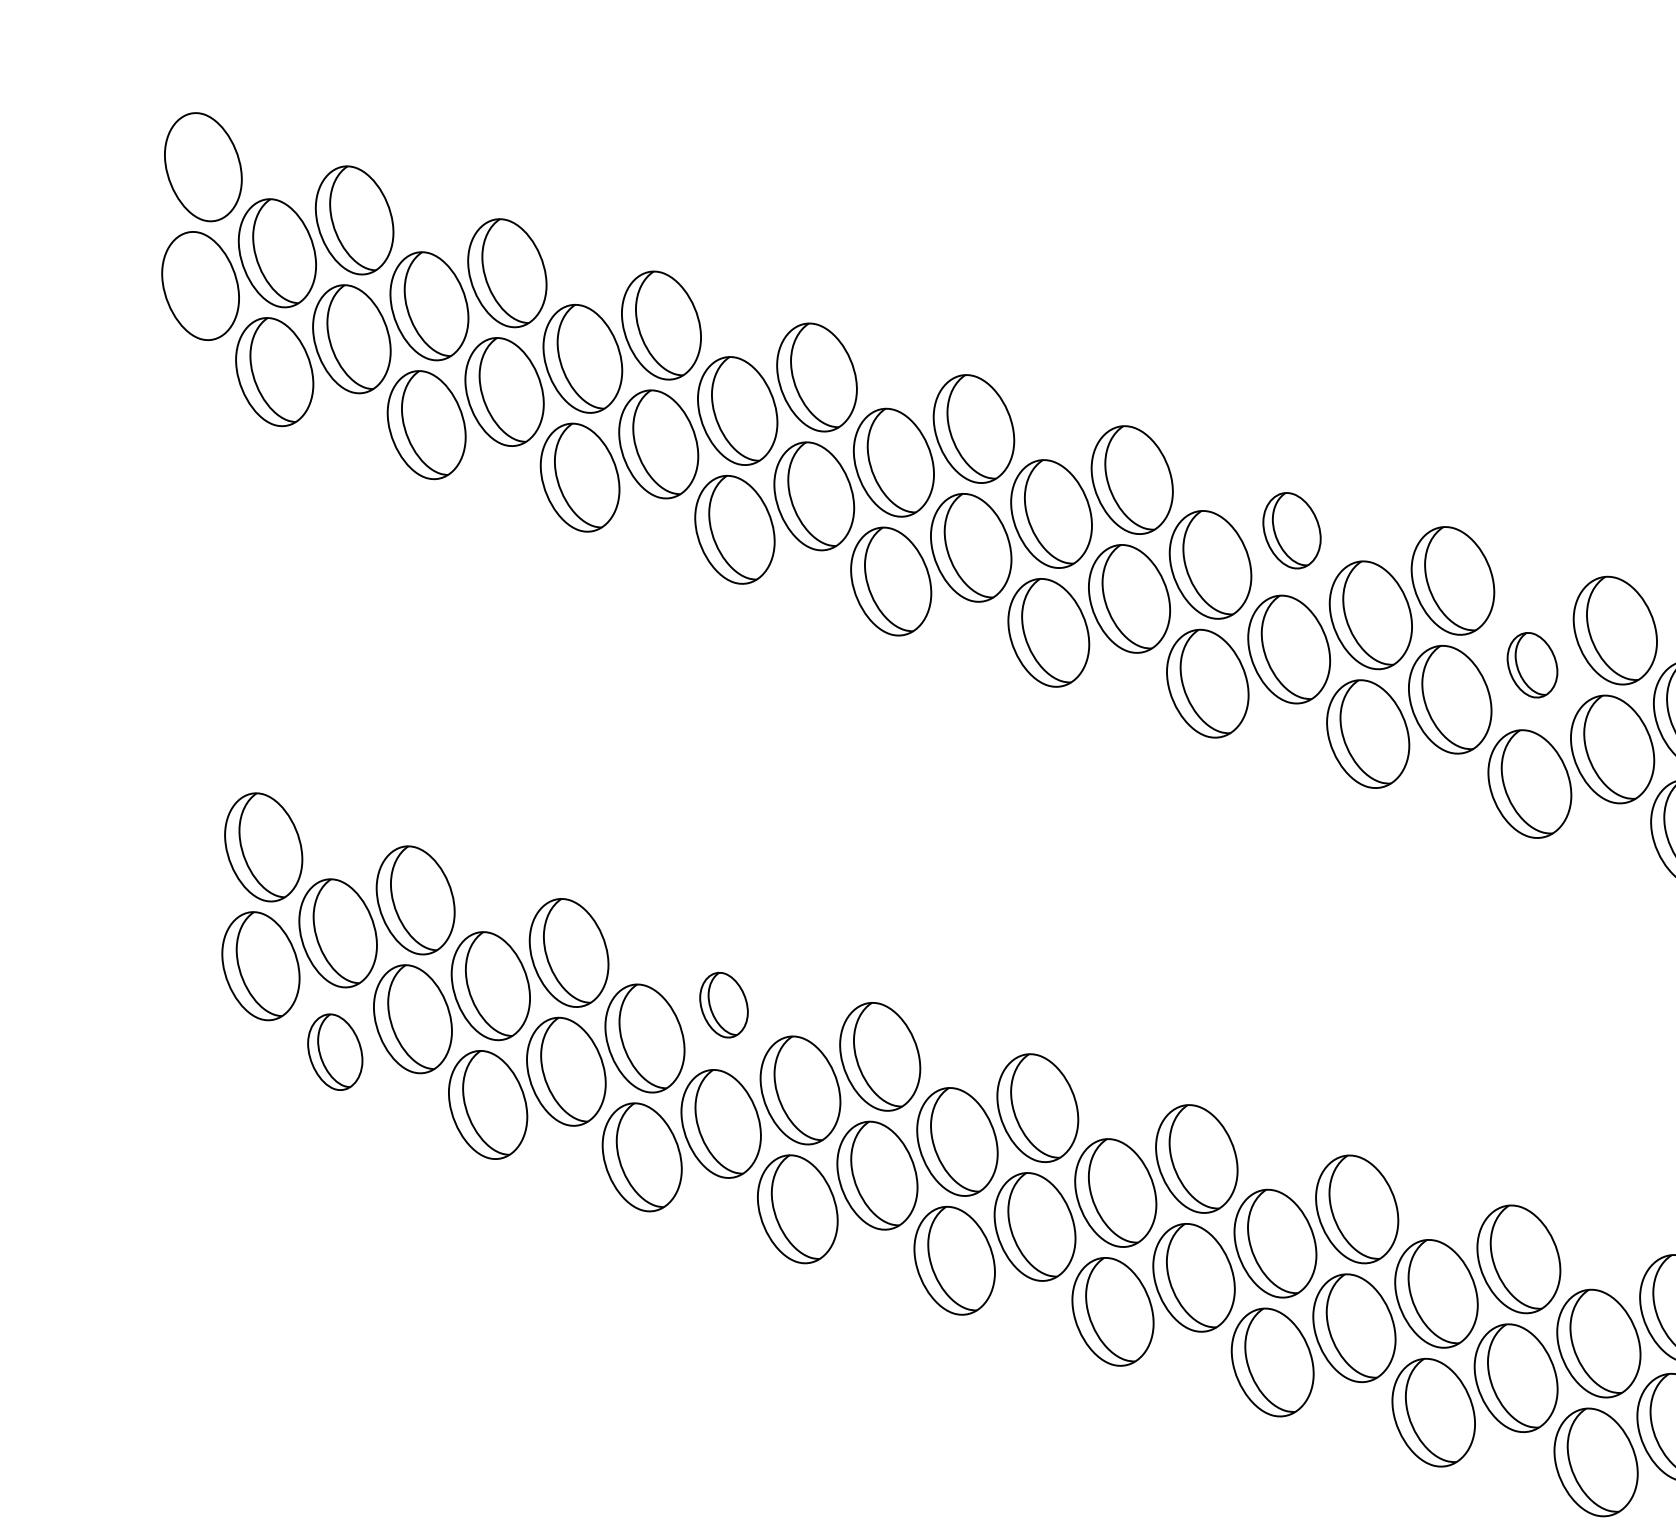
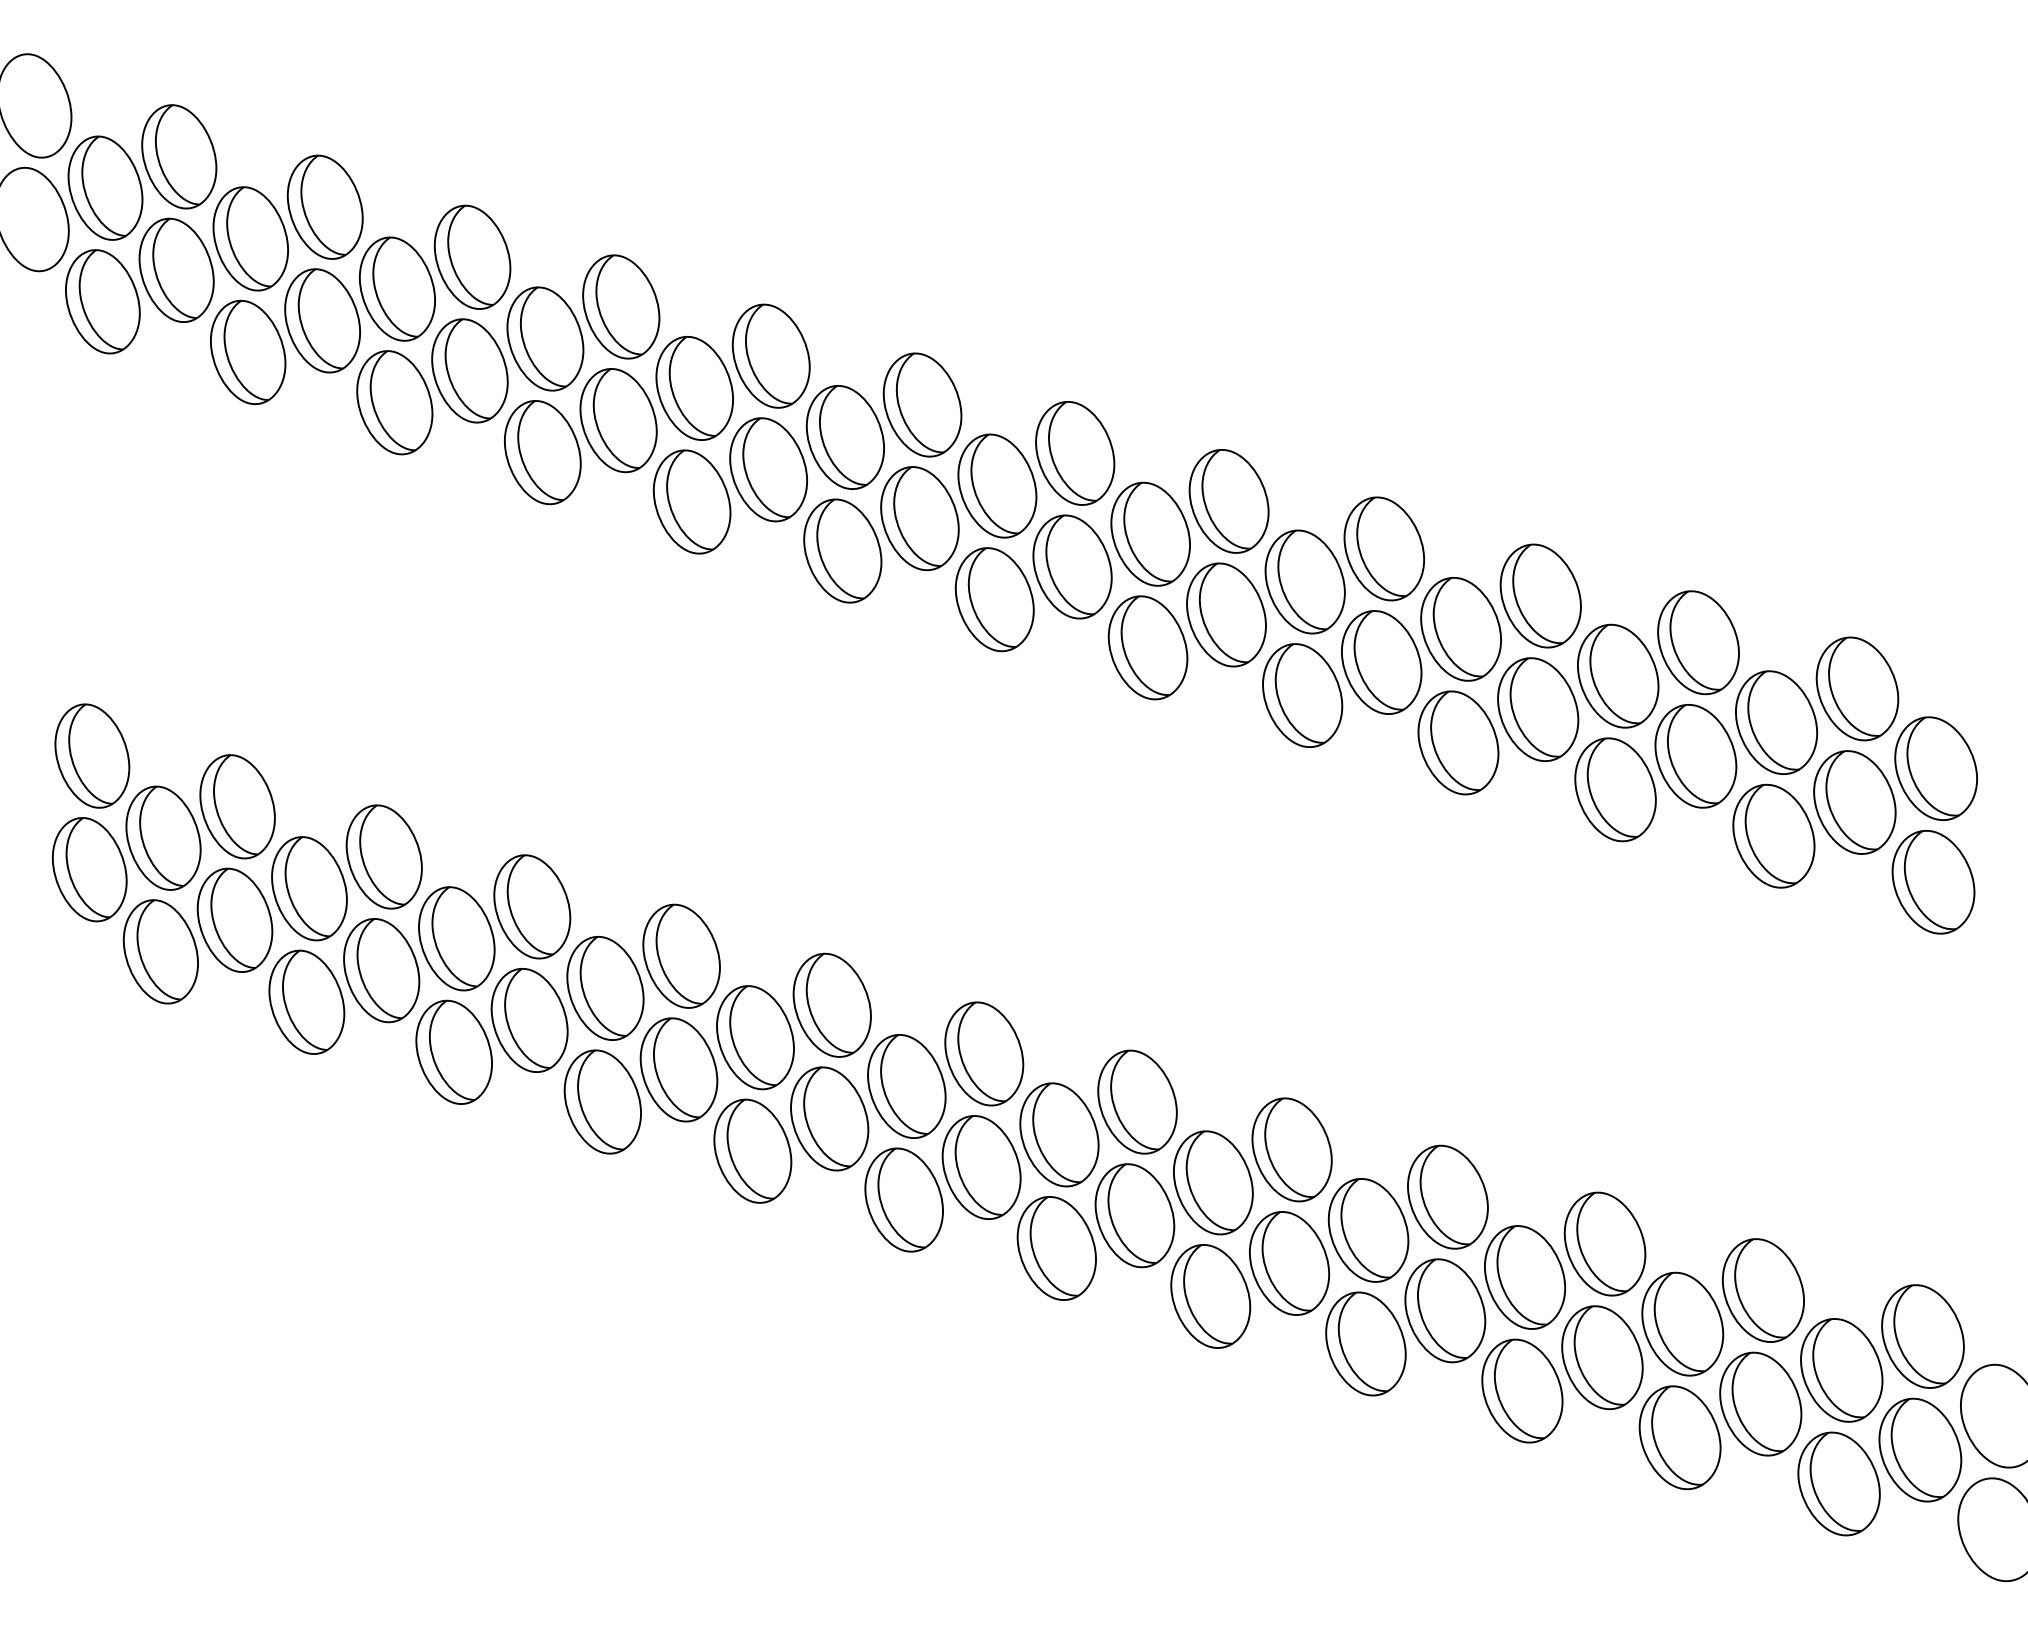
part: (1292, 530) -> (1075, 453), size x1.43
part: (1531, 664) -> (1304, 581), size x1.67
part: (724, 1004) -> (532, 906), size x1.67
part: (334, 1051) -> (160, 951), size x1.43

